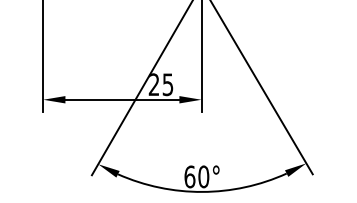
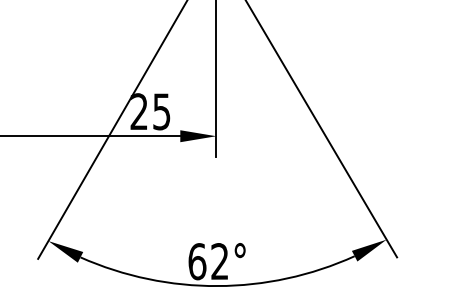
text: (203, 176) -> (219, 260), 60° -> 62°

